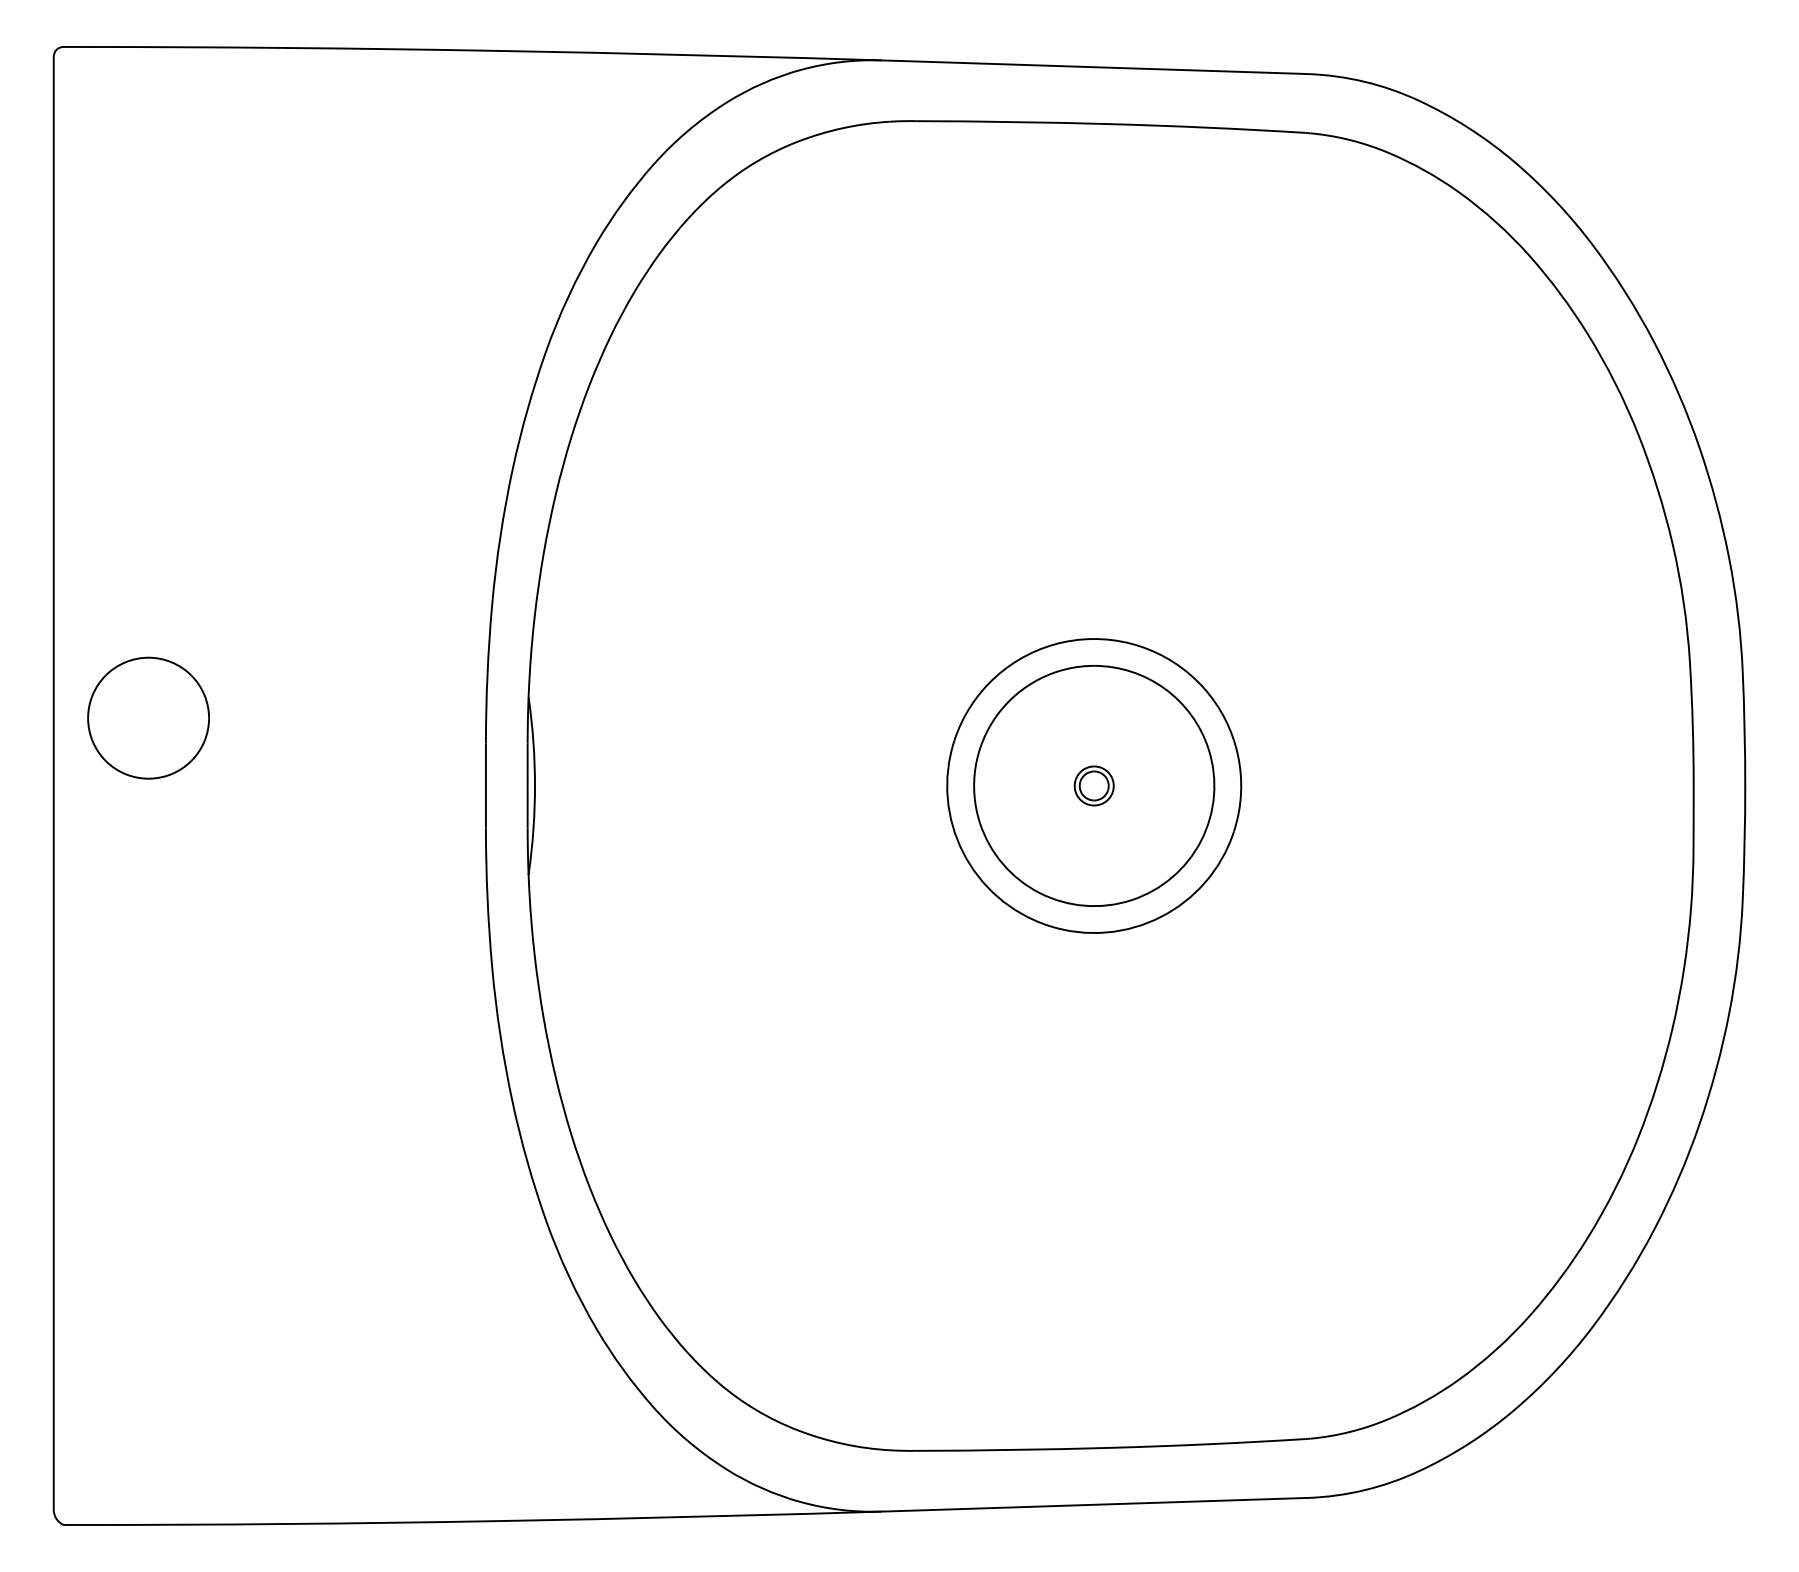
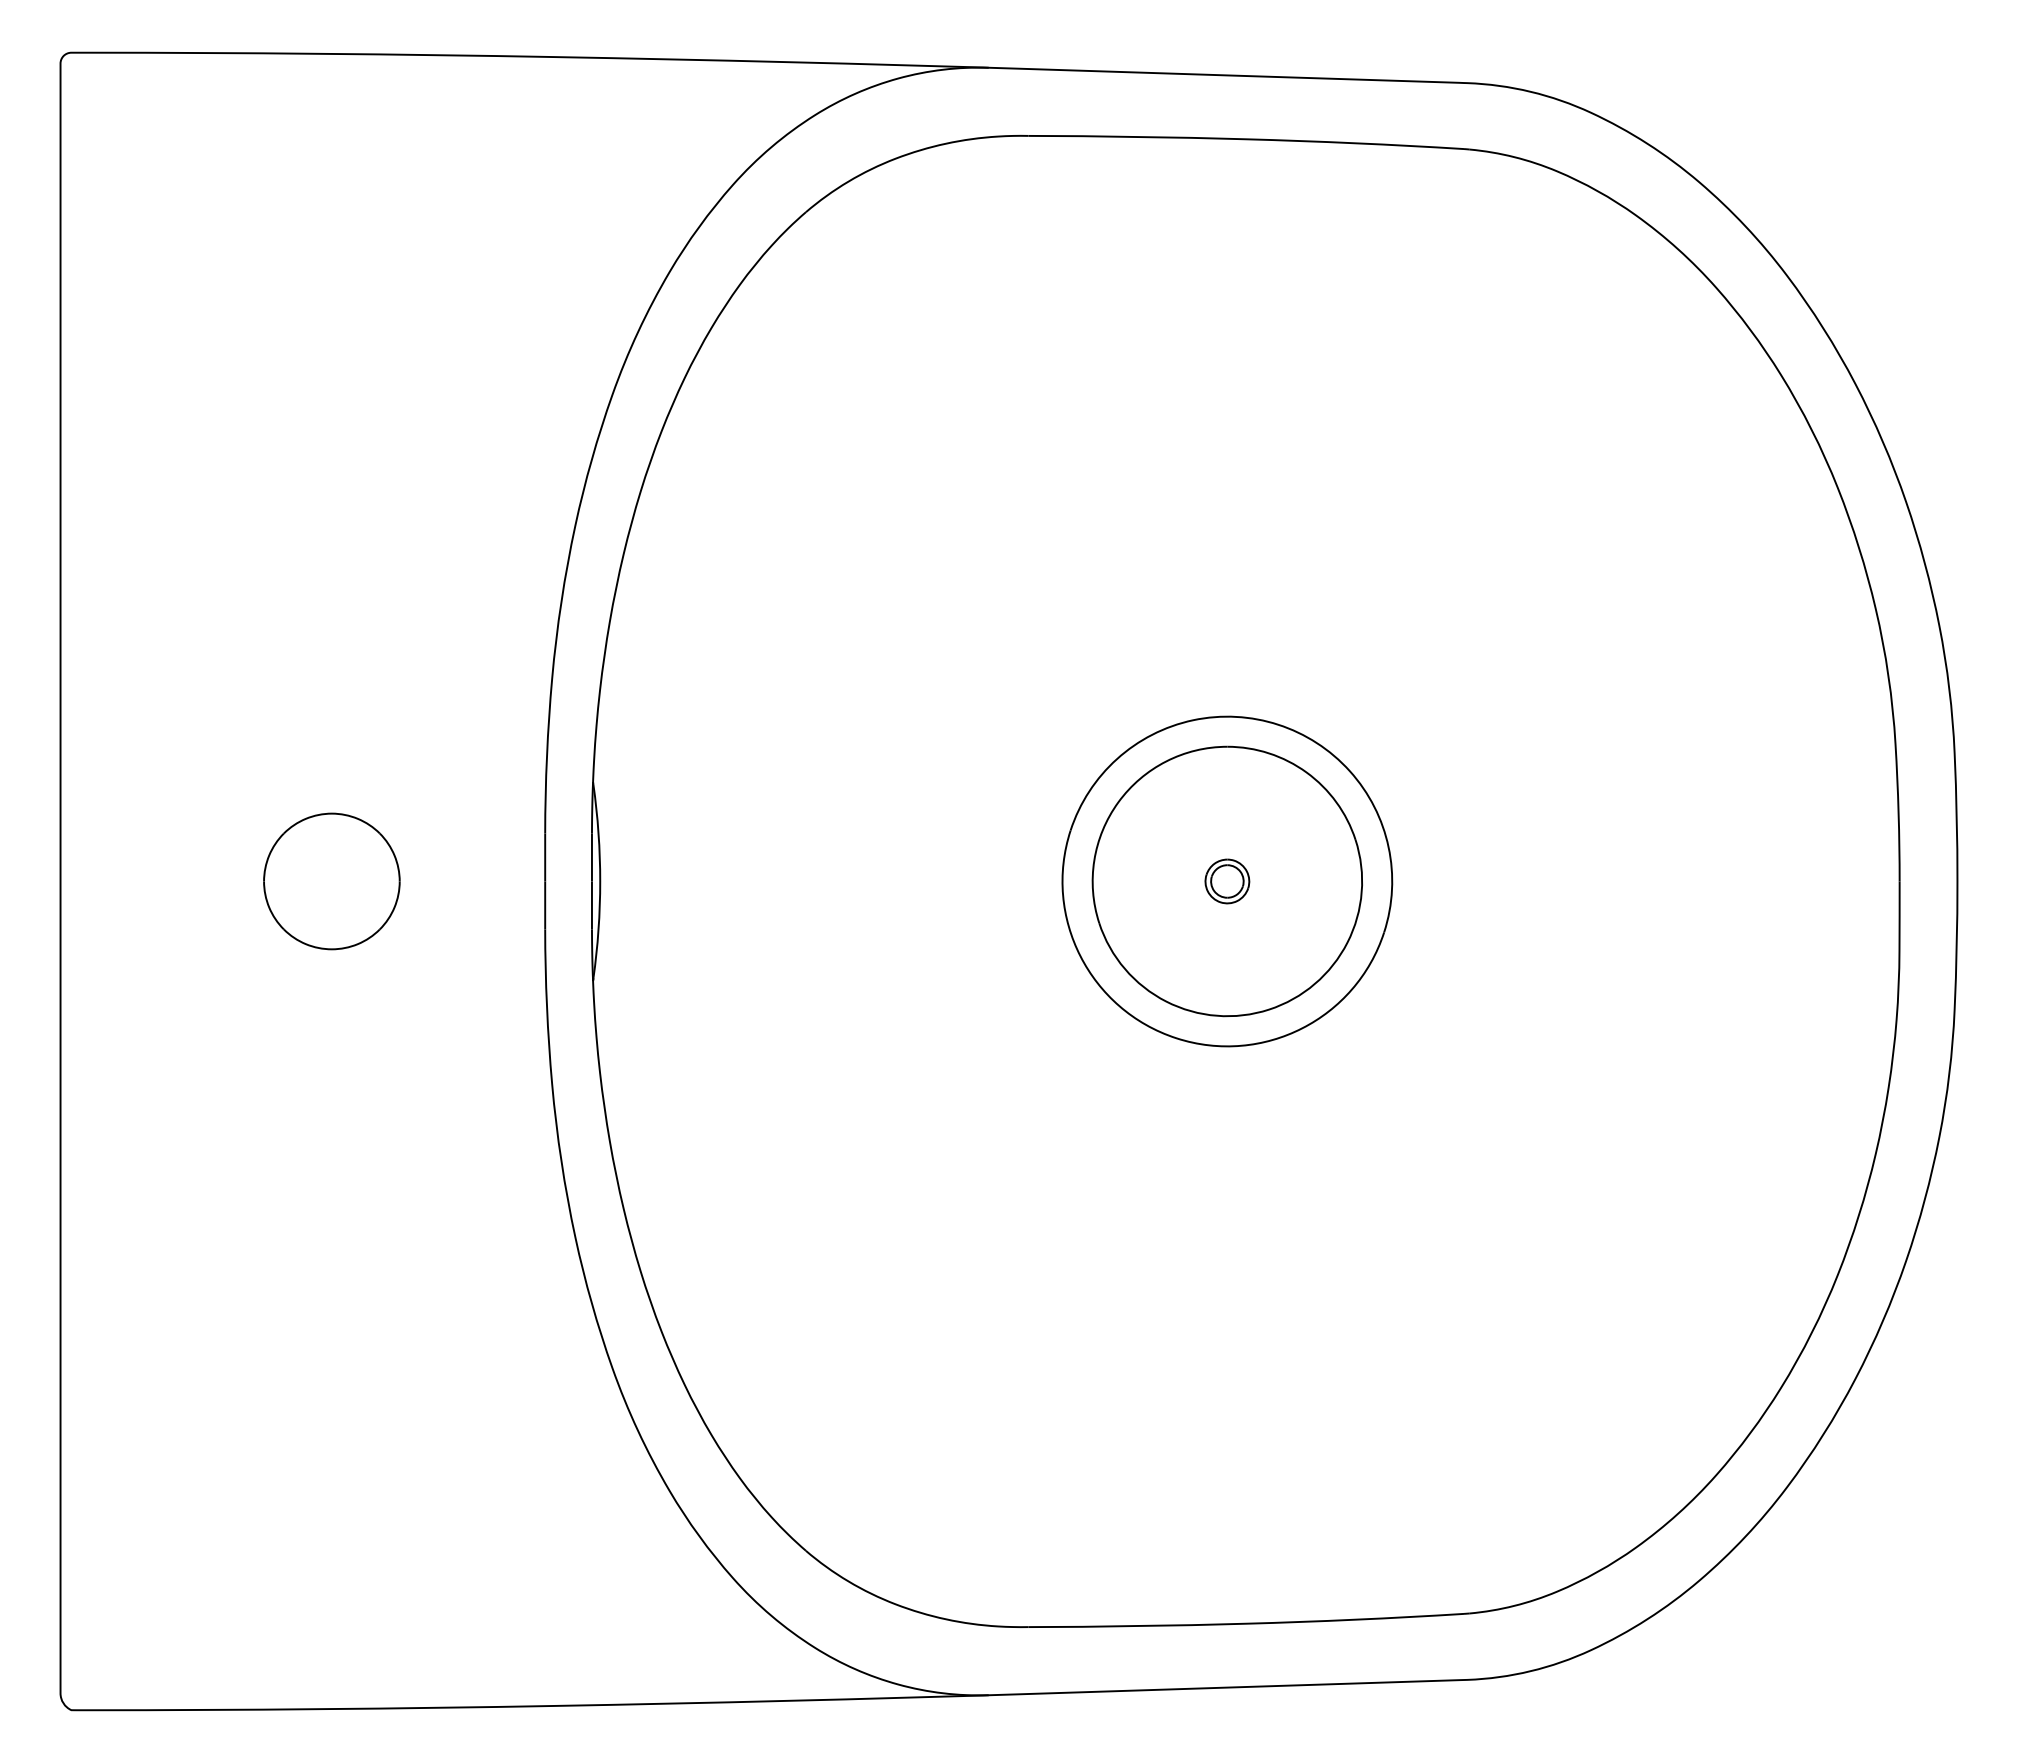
part: (148, 718) -> (331, 881), moved

